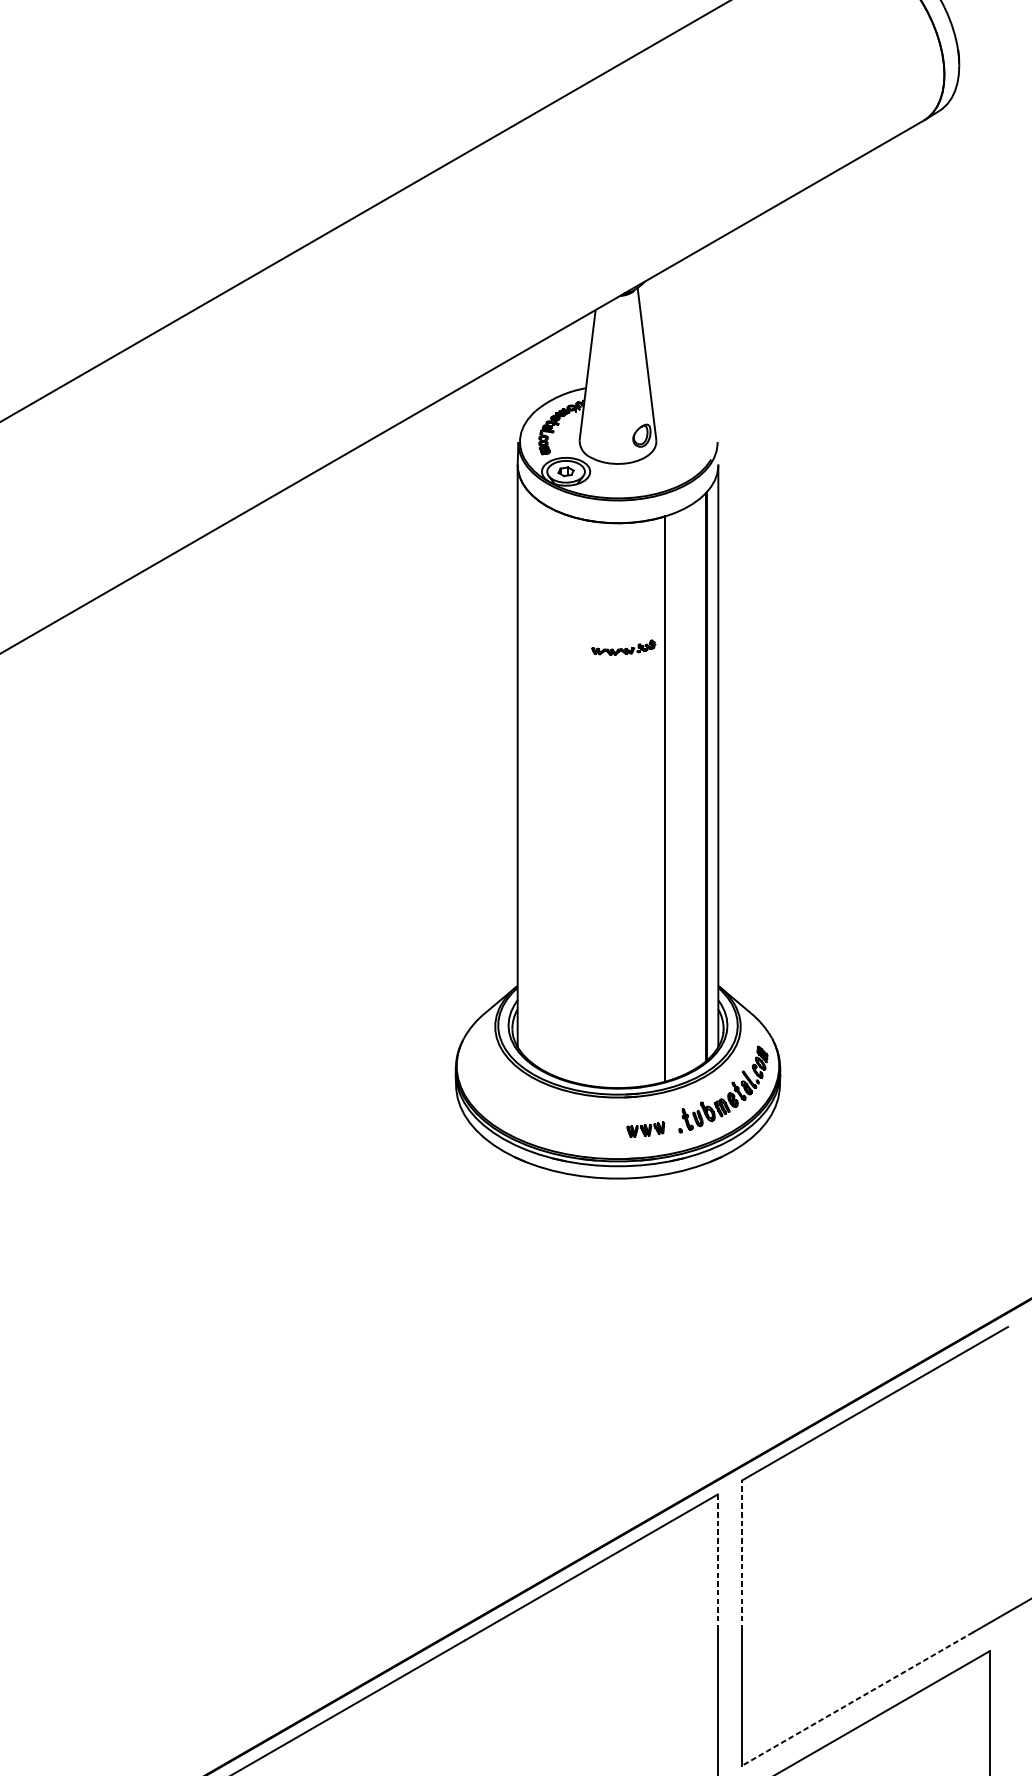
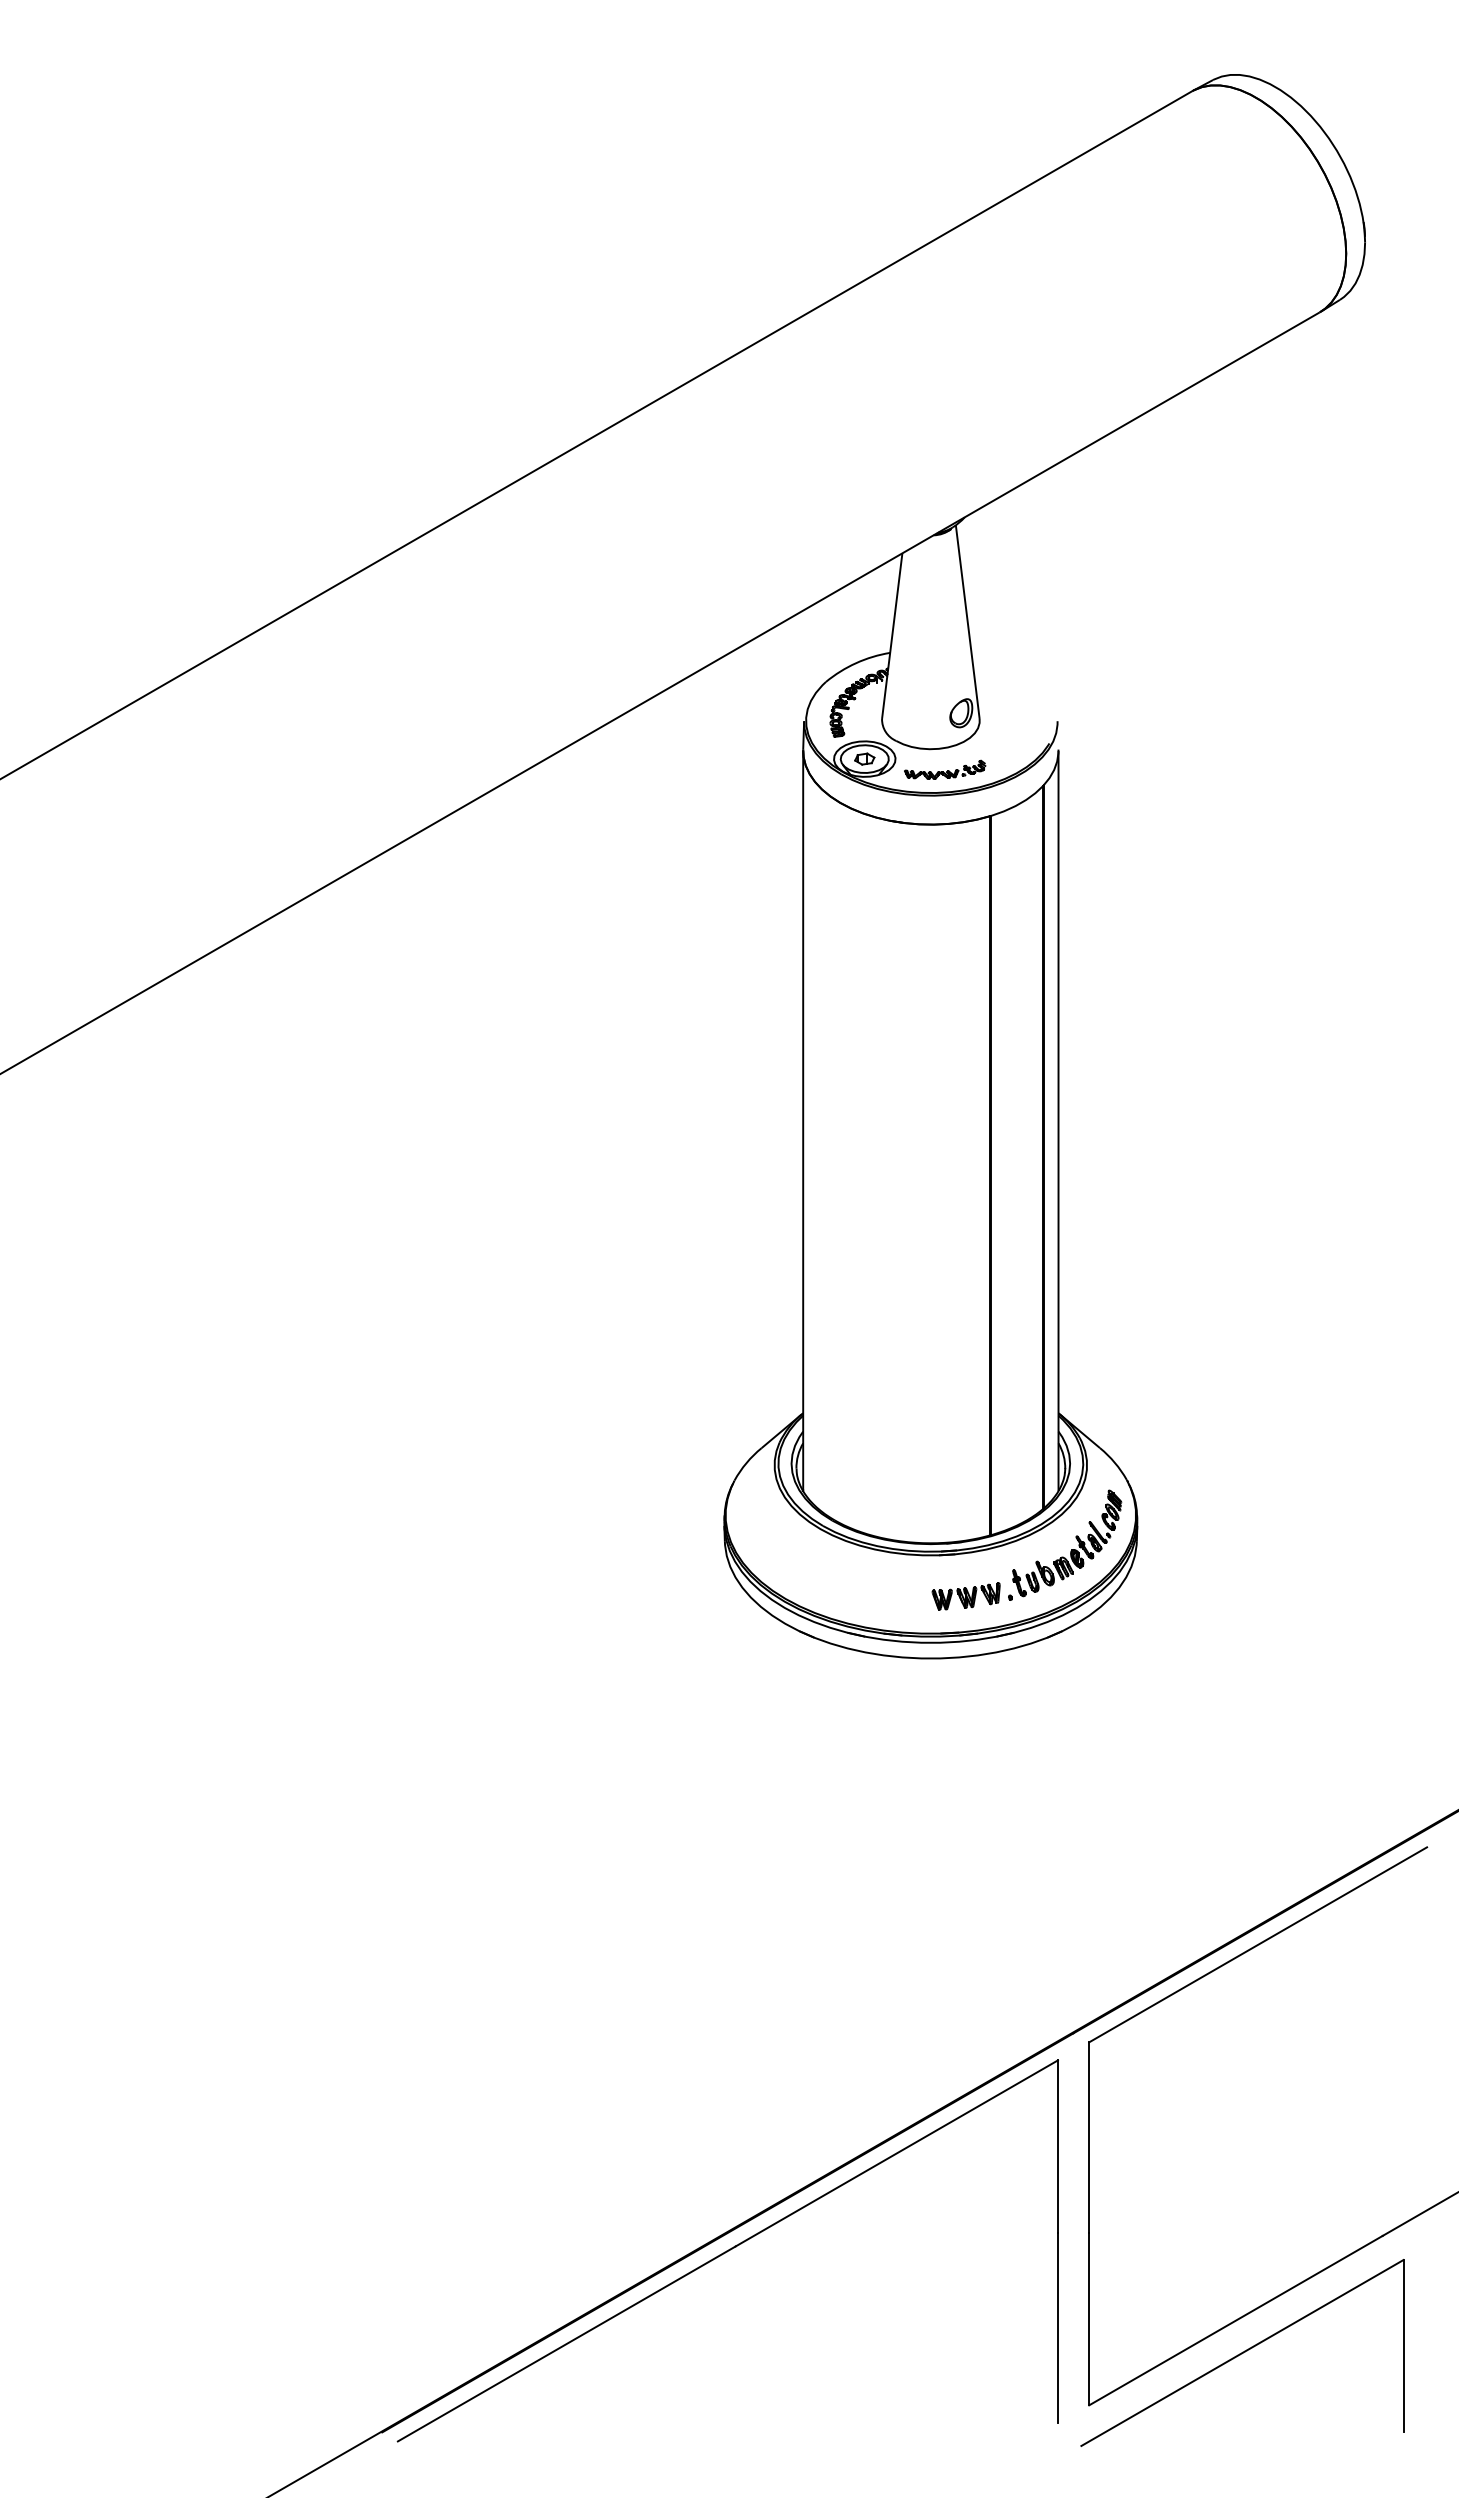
part: (624, 647) -> (945, 769), moved
part: (645, 1129) -> (965, 1596), size x1.43
line: (742, 1555) -> (1089, 2137), dashed -> solid
line: (717, 1562) -> (1057, 2146), dashed -> solid
line: (857, 1698) -> (1235, 2320), dashed -> solid

